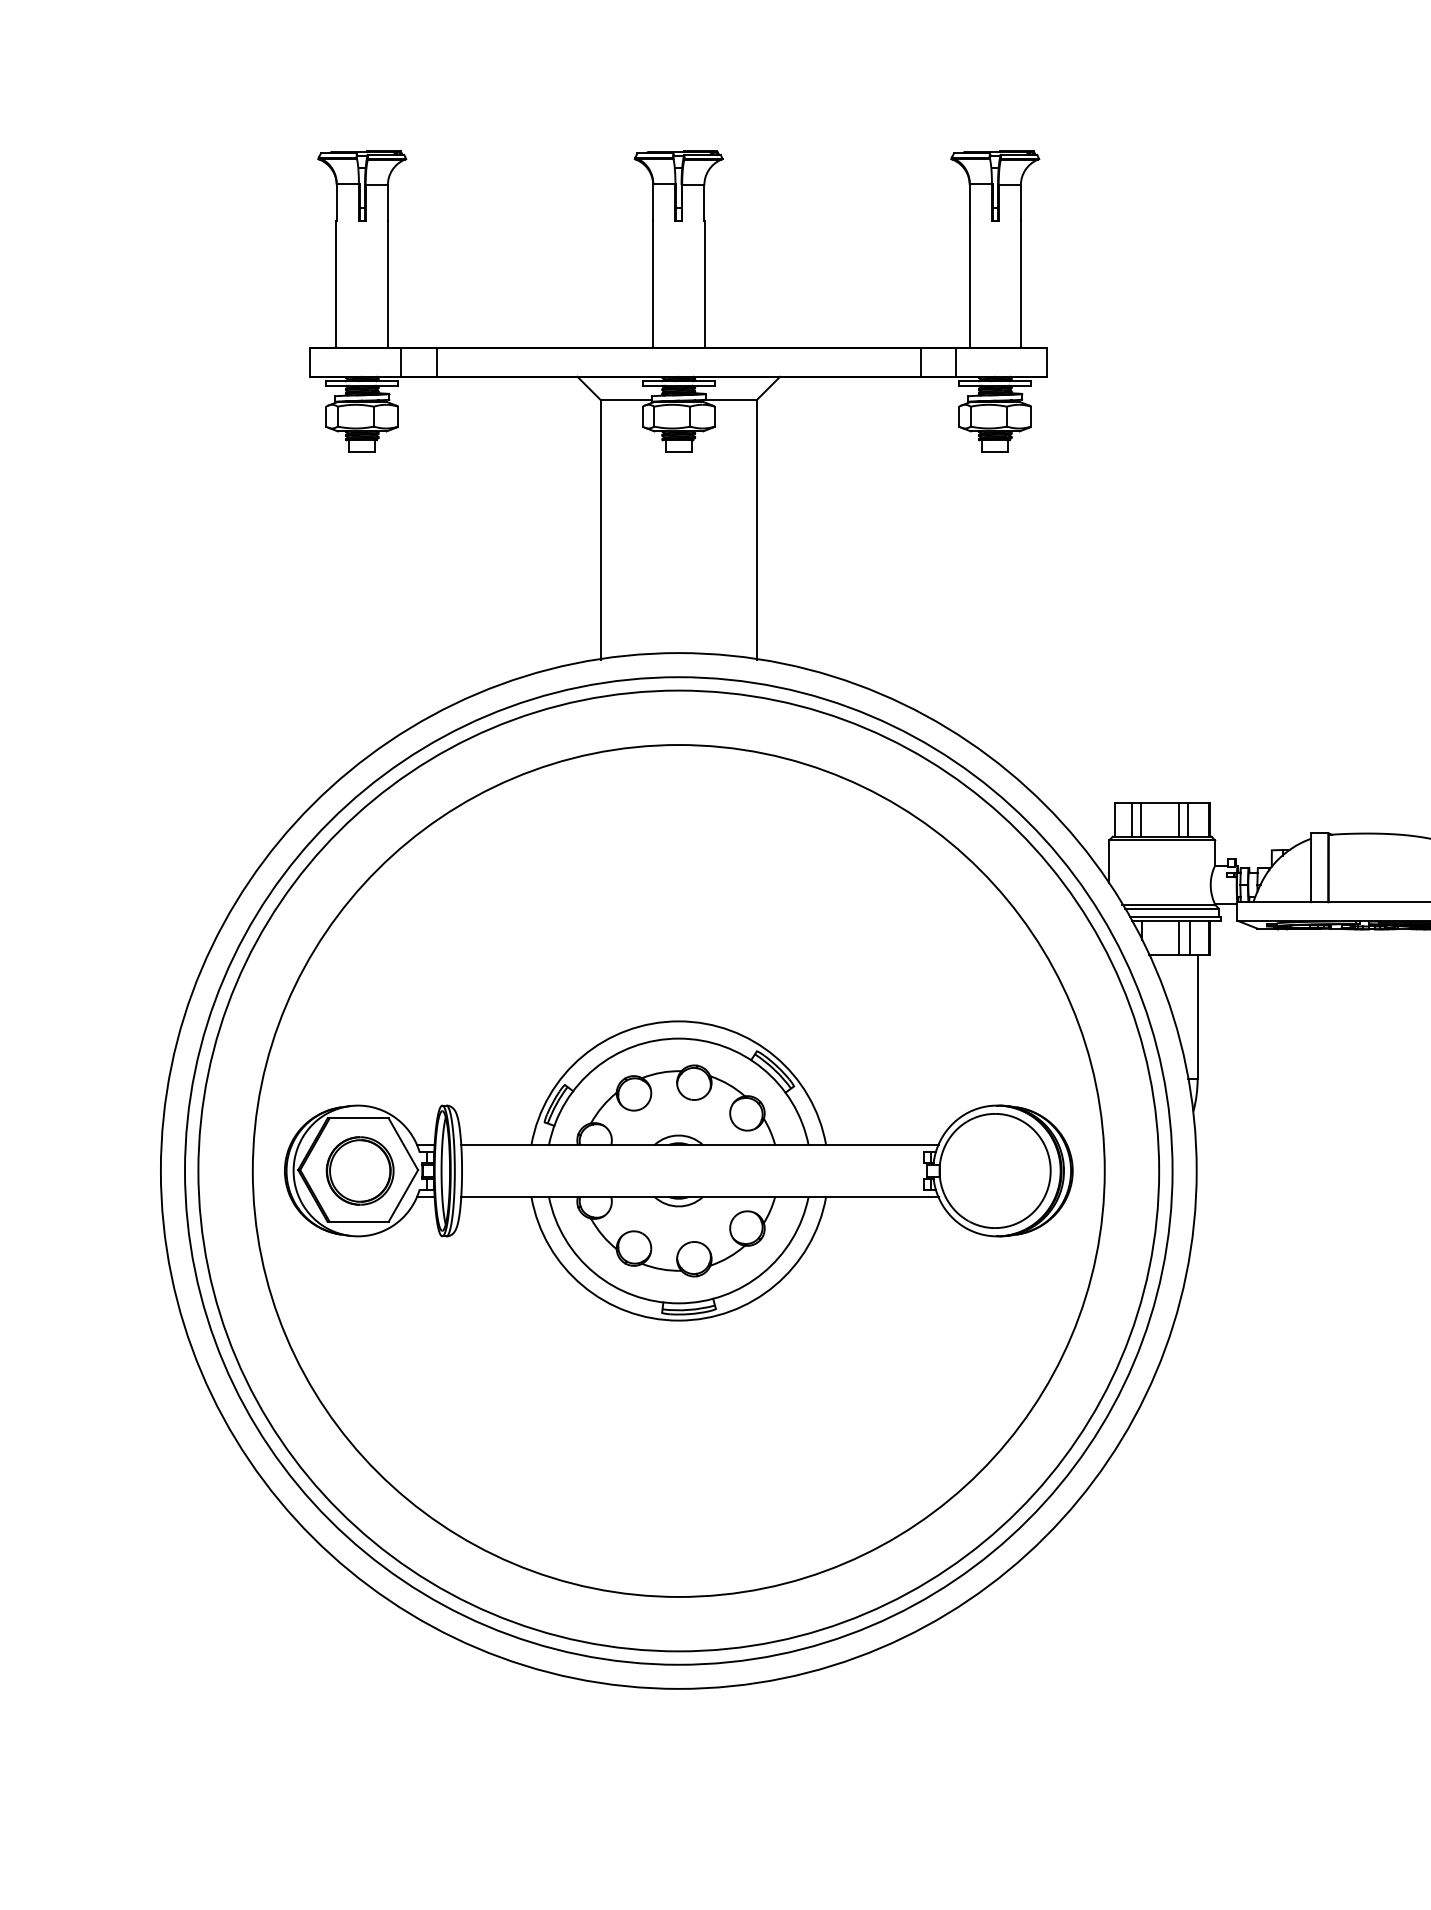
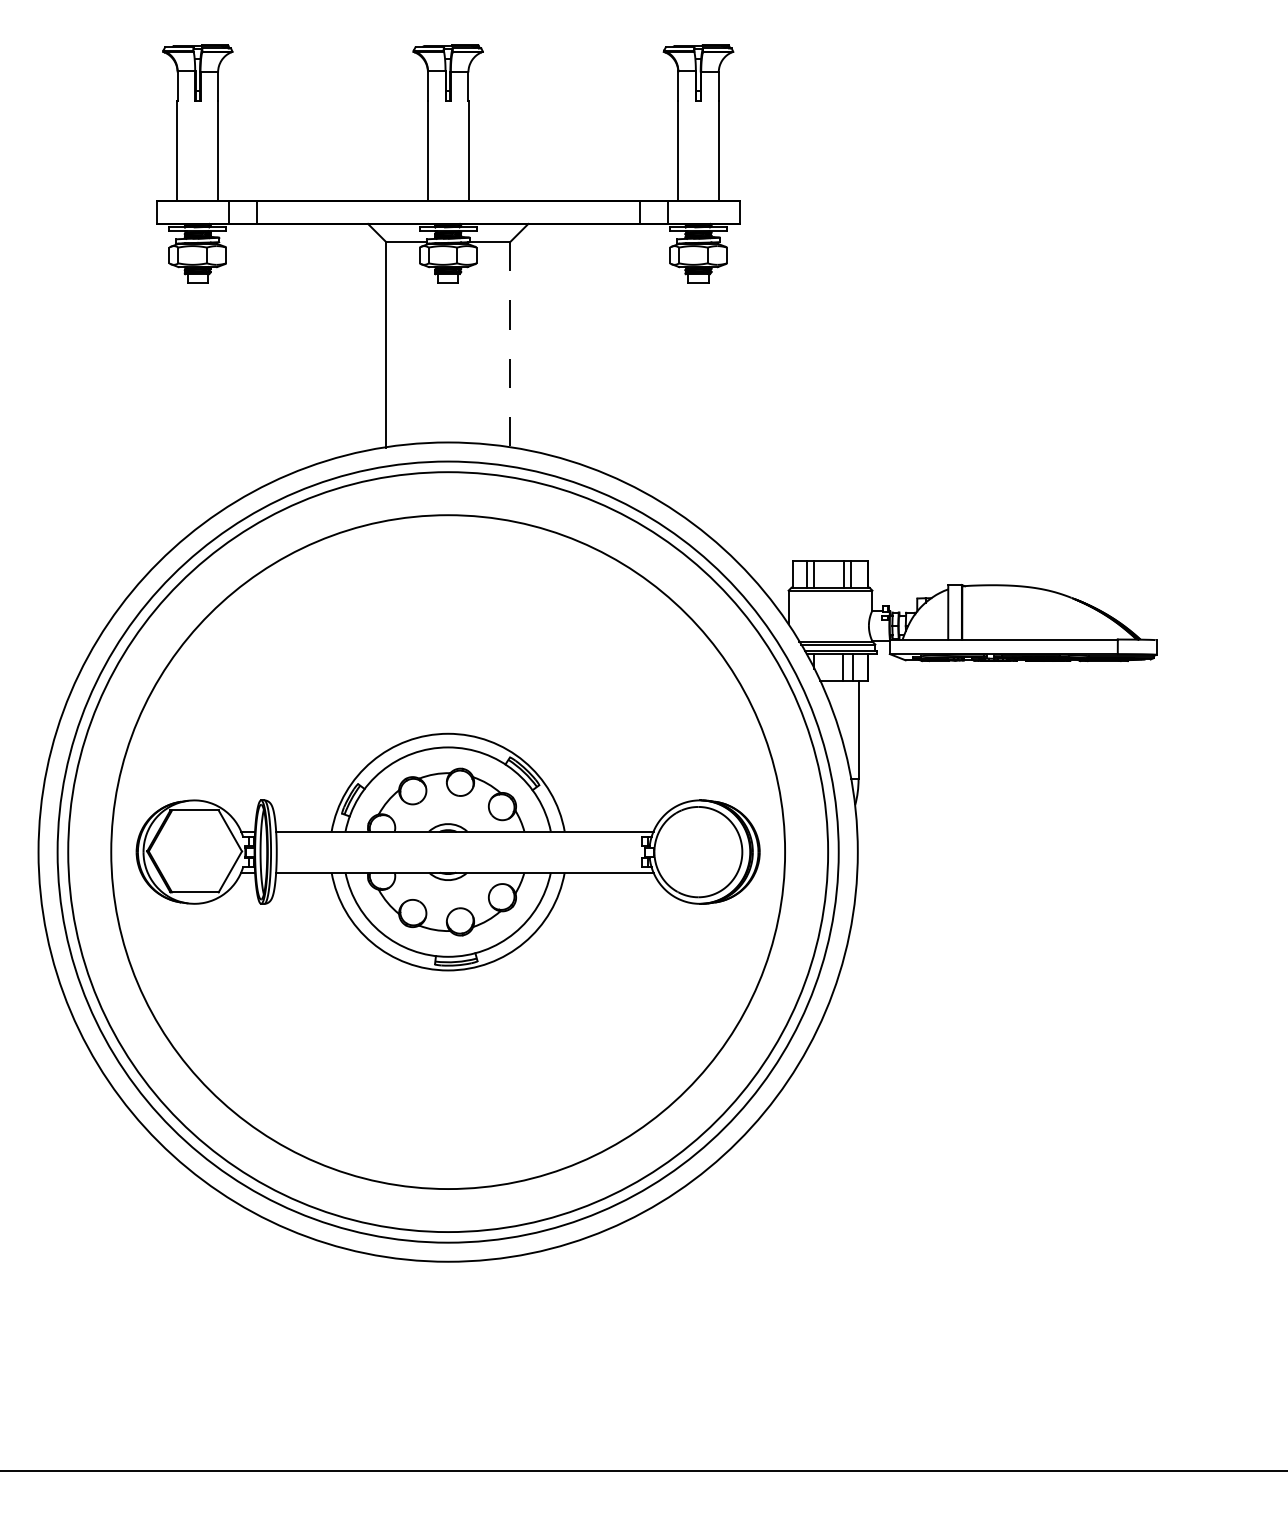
line: (757, 529) -> (510, 344), solid -> dashed
part: (359, 1170) -> (195, 851), removed

